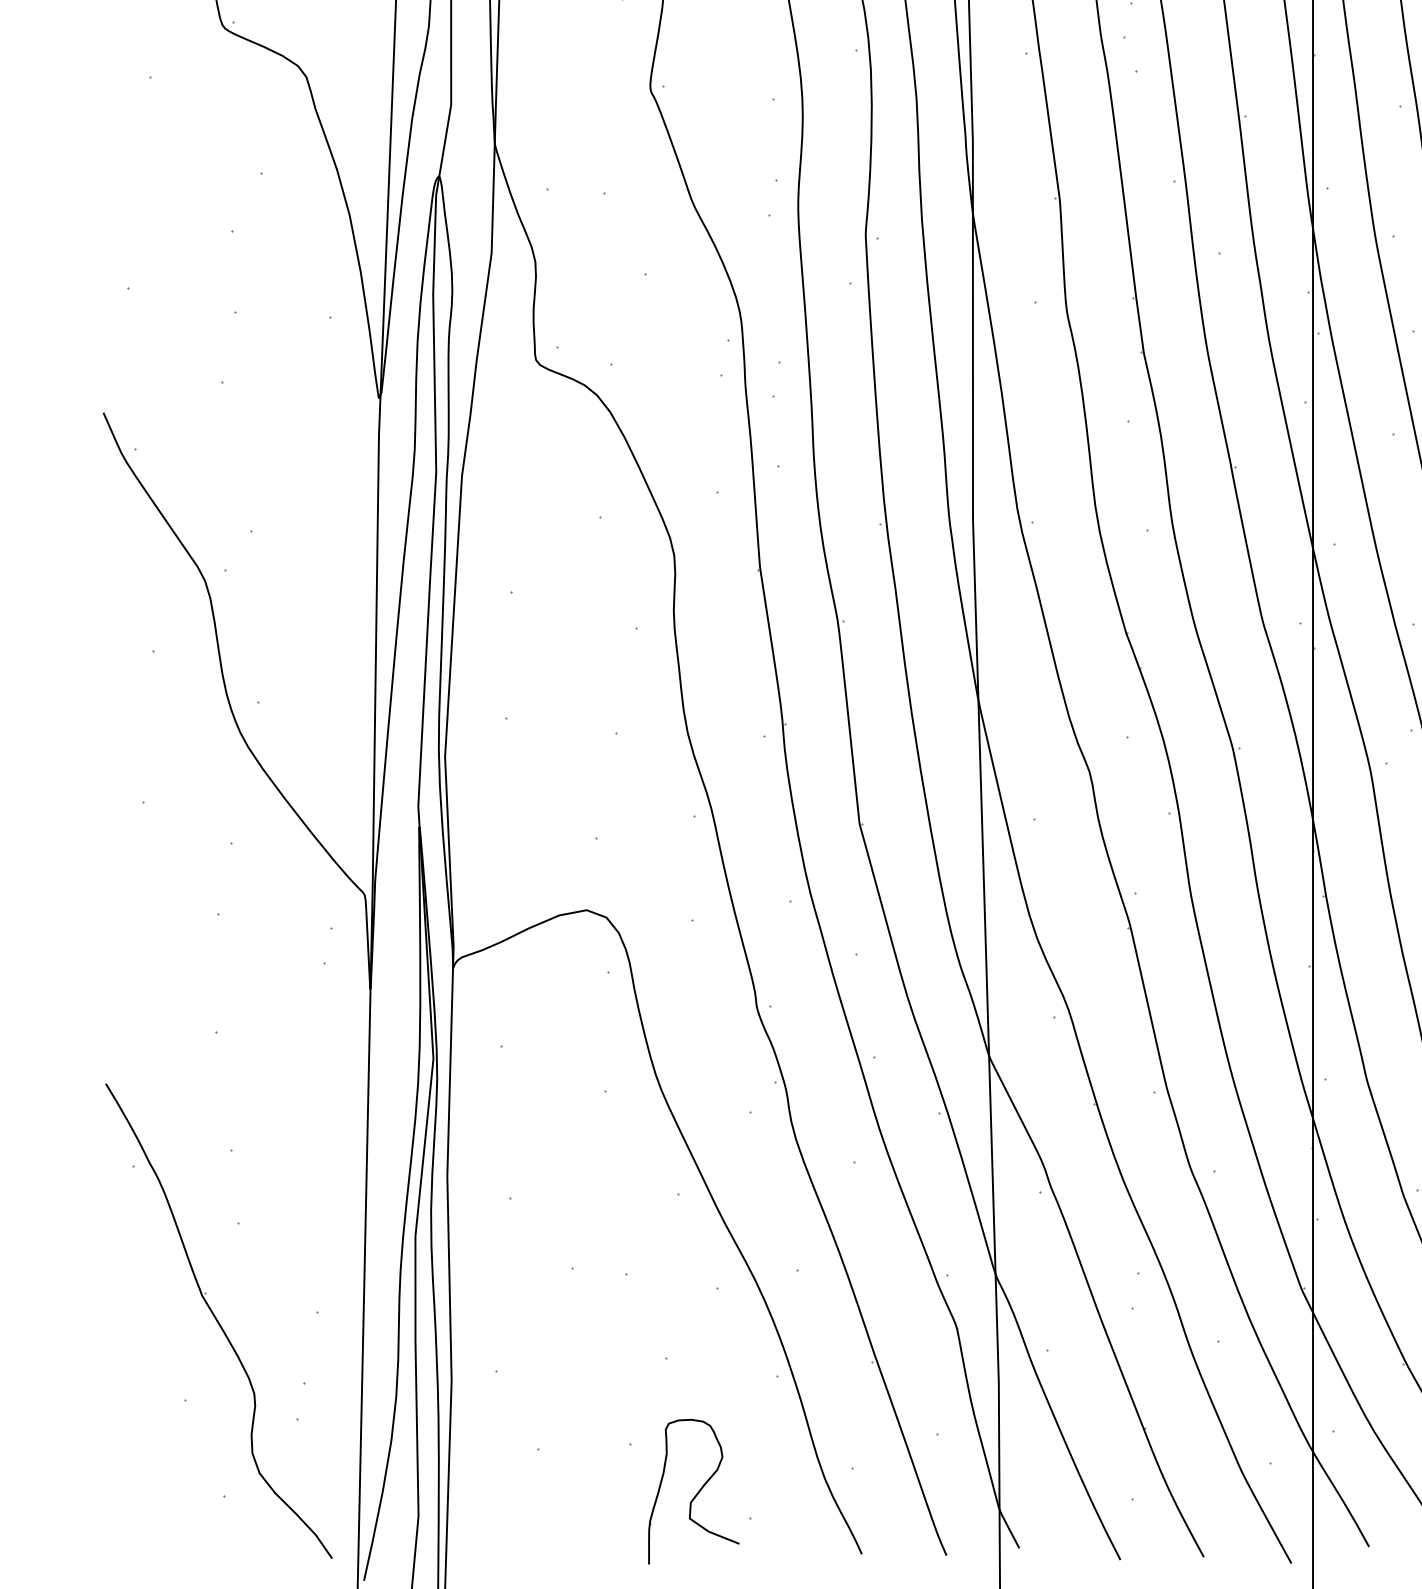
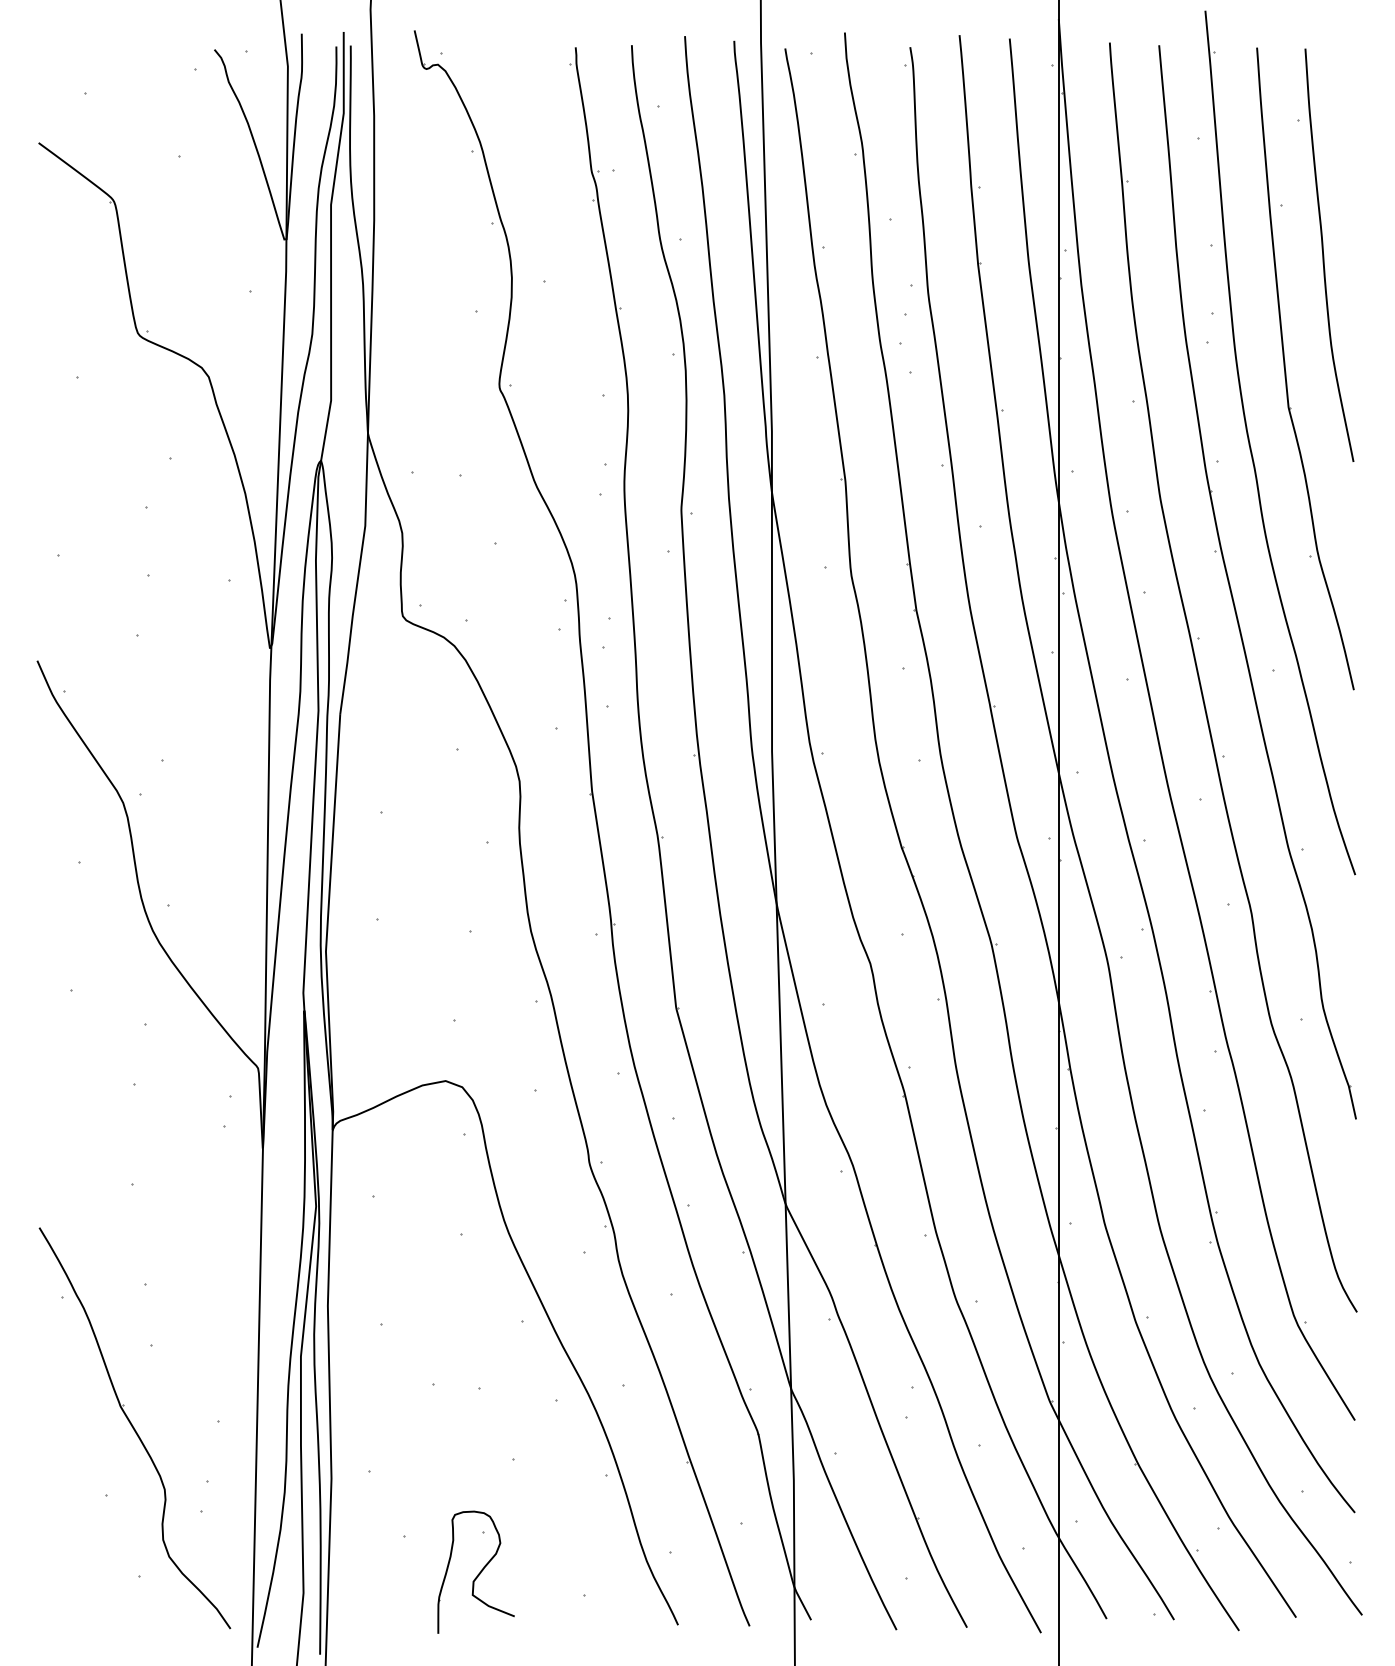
part: (693, 1490) -> (475, 1571), moved

